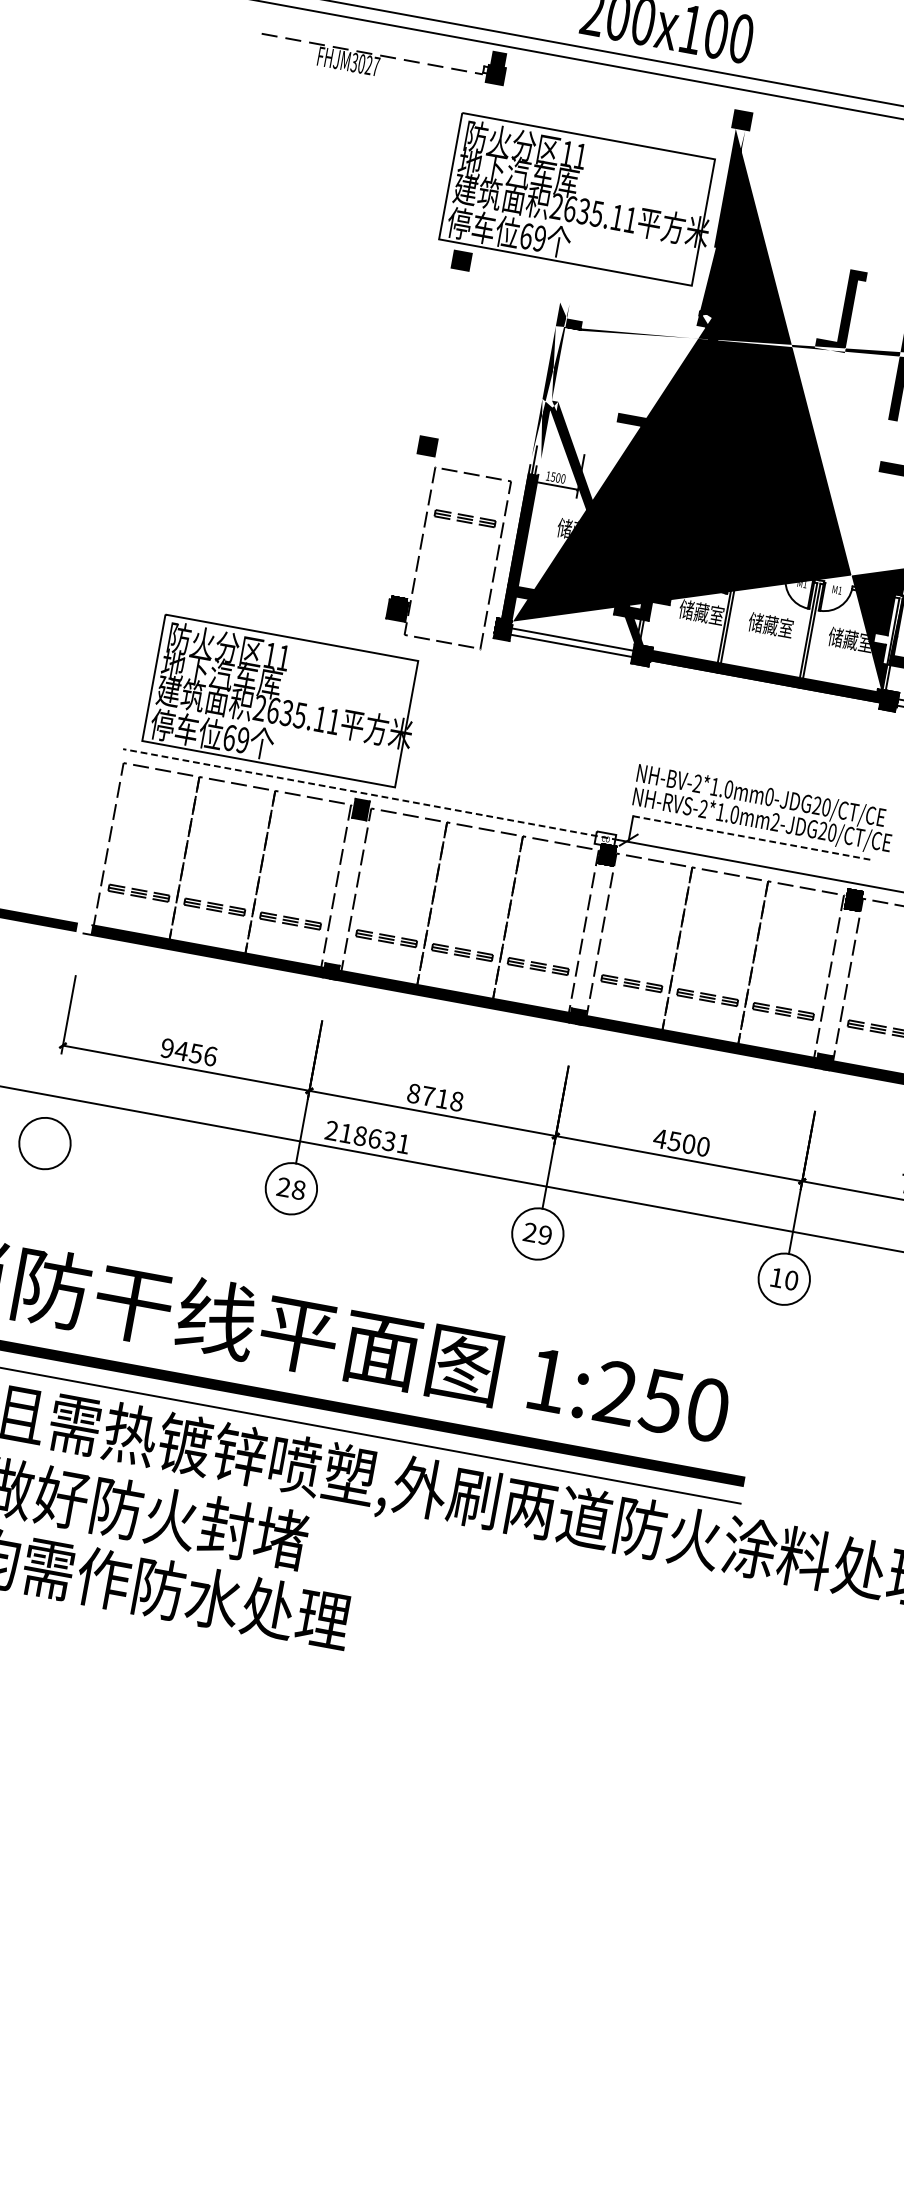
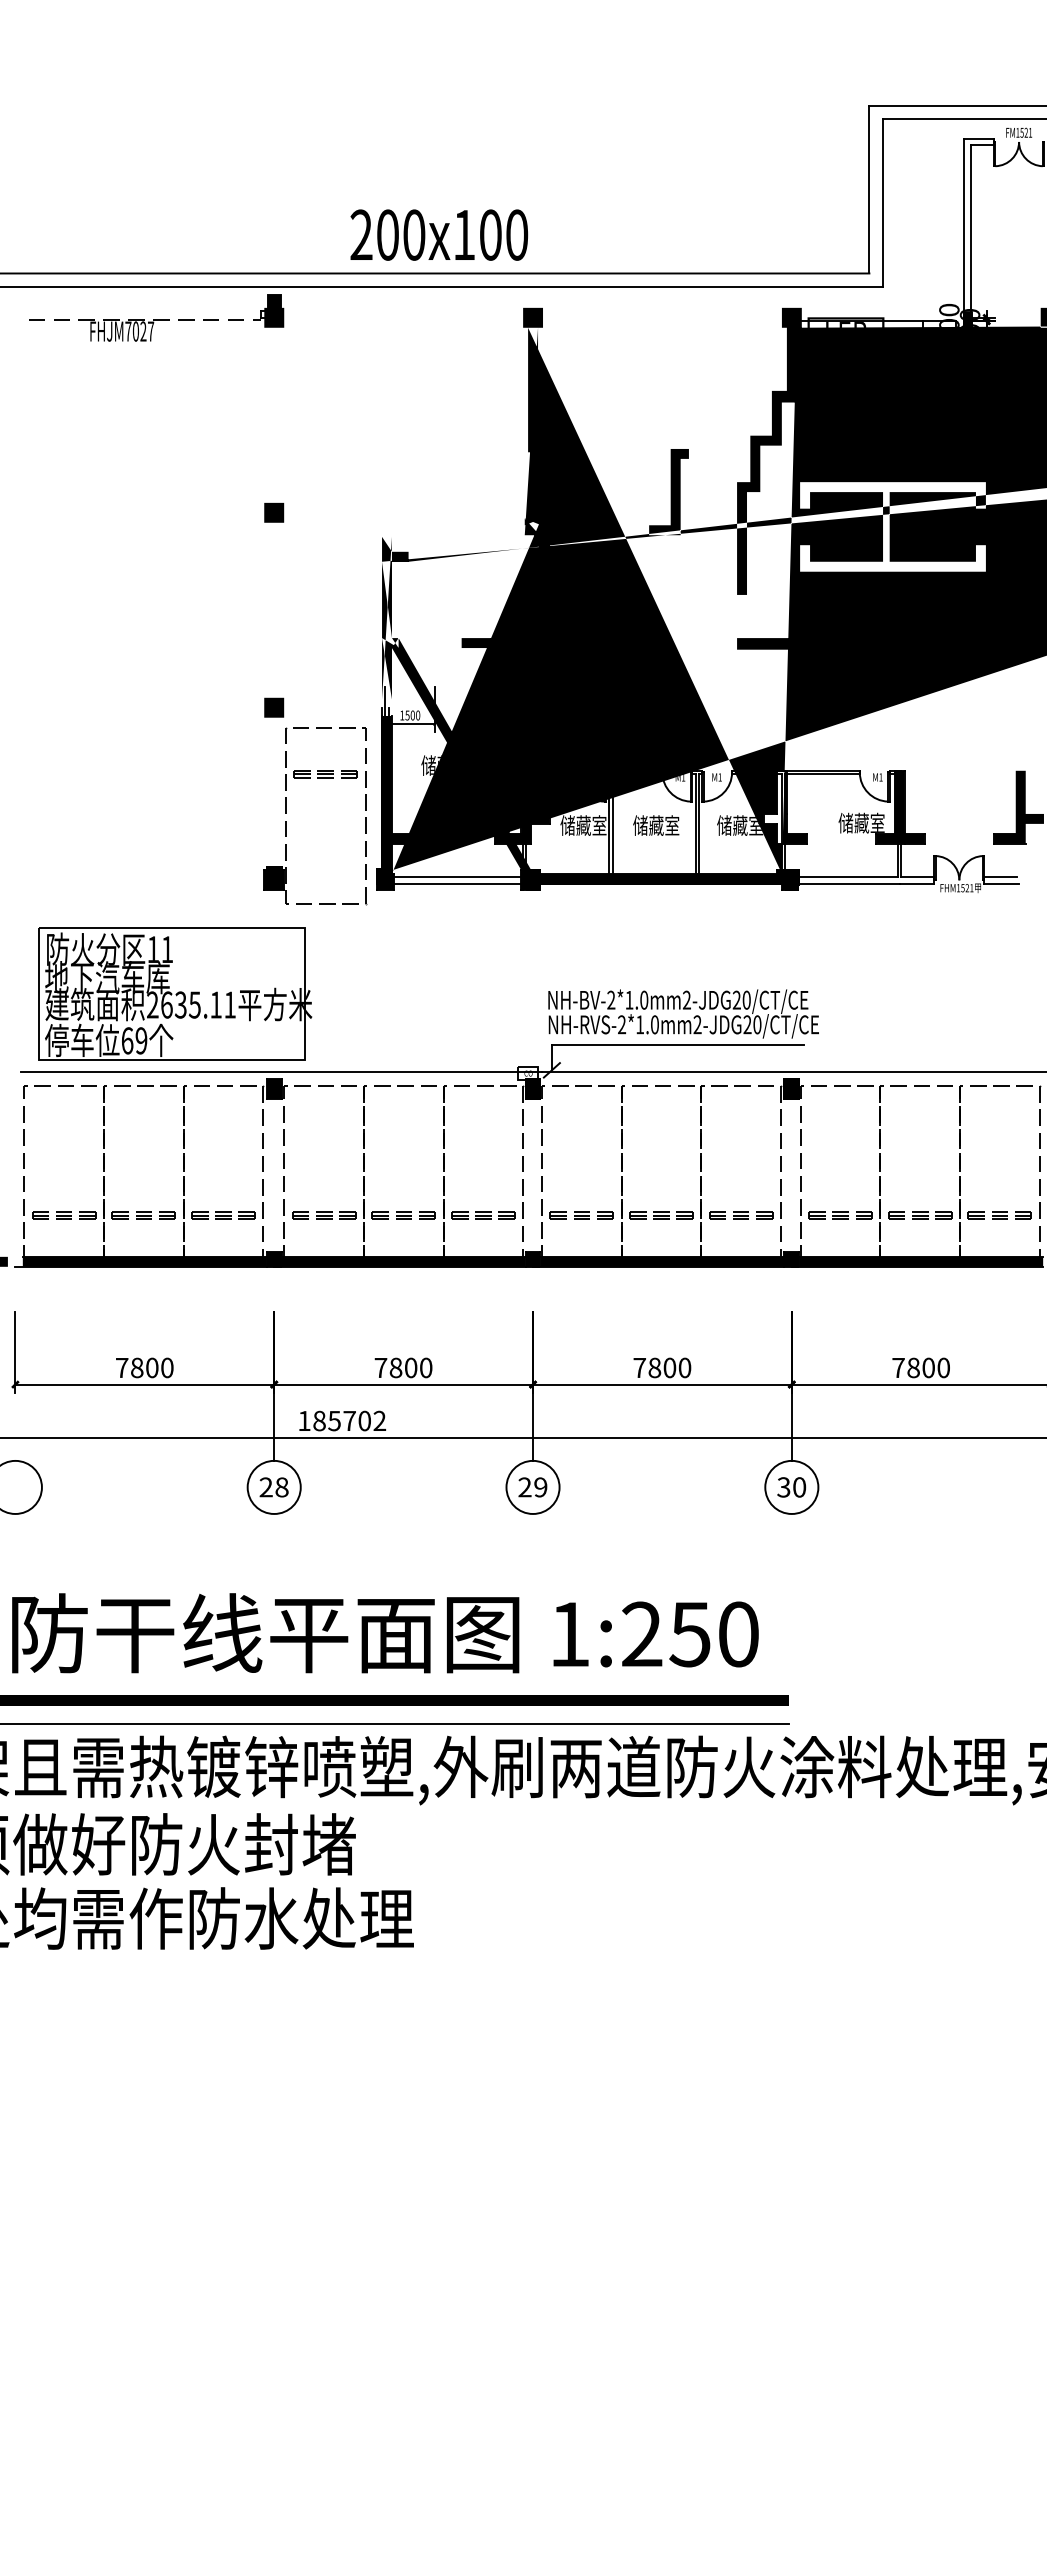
text: (354, 62) -> (128, 331), FHJM3027 -> FHJM7027
part: (580, 199) -> (383, 428), removed
line: (369, 794) -> (280, 1072), dashed -> solid
text: (769, 796) -> (686, 999), NH-BV-2*1.0mm0-JDG20/CT/CE -> NH-BV-2*1.0mm2-JDG20/CT/CE
line: (752, 838) -> (677, 1045), dashed -> solid
text: (188, 1051) -> (144, 1367), 9456 -> 7800
text: (435, 1097) -> (403, 1367), 8718 -> 7800
text: (368, 1136) -> (342, 1420), 218631 -> 185702
text: (666, 1139) -> (646, 1367), 4500 -> 7800
text: (776, 1277) -> (783, 1487), 10 -> 30

